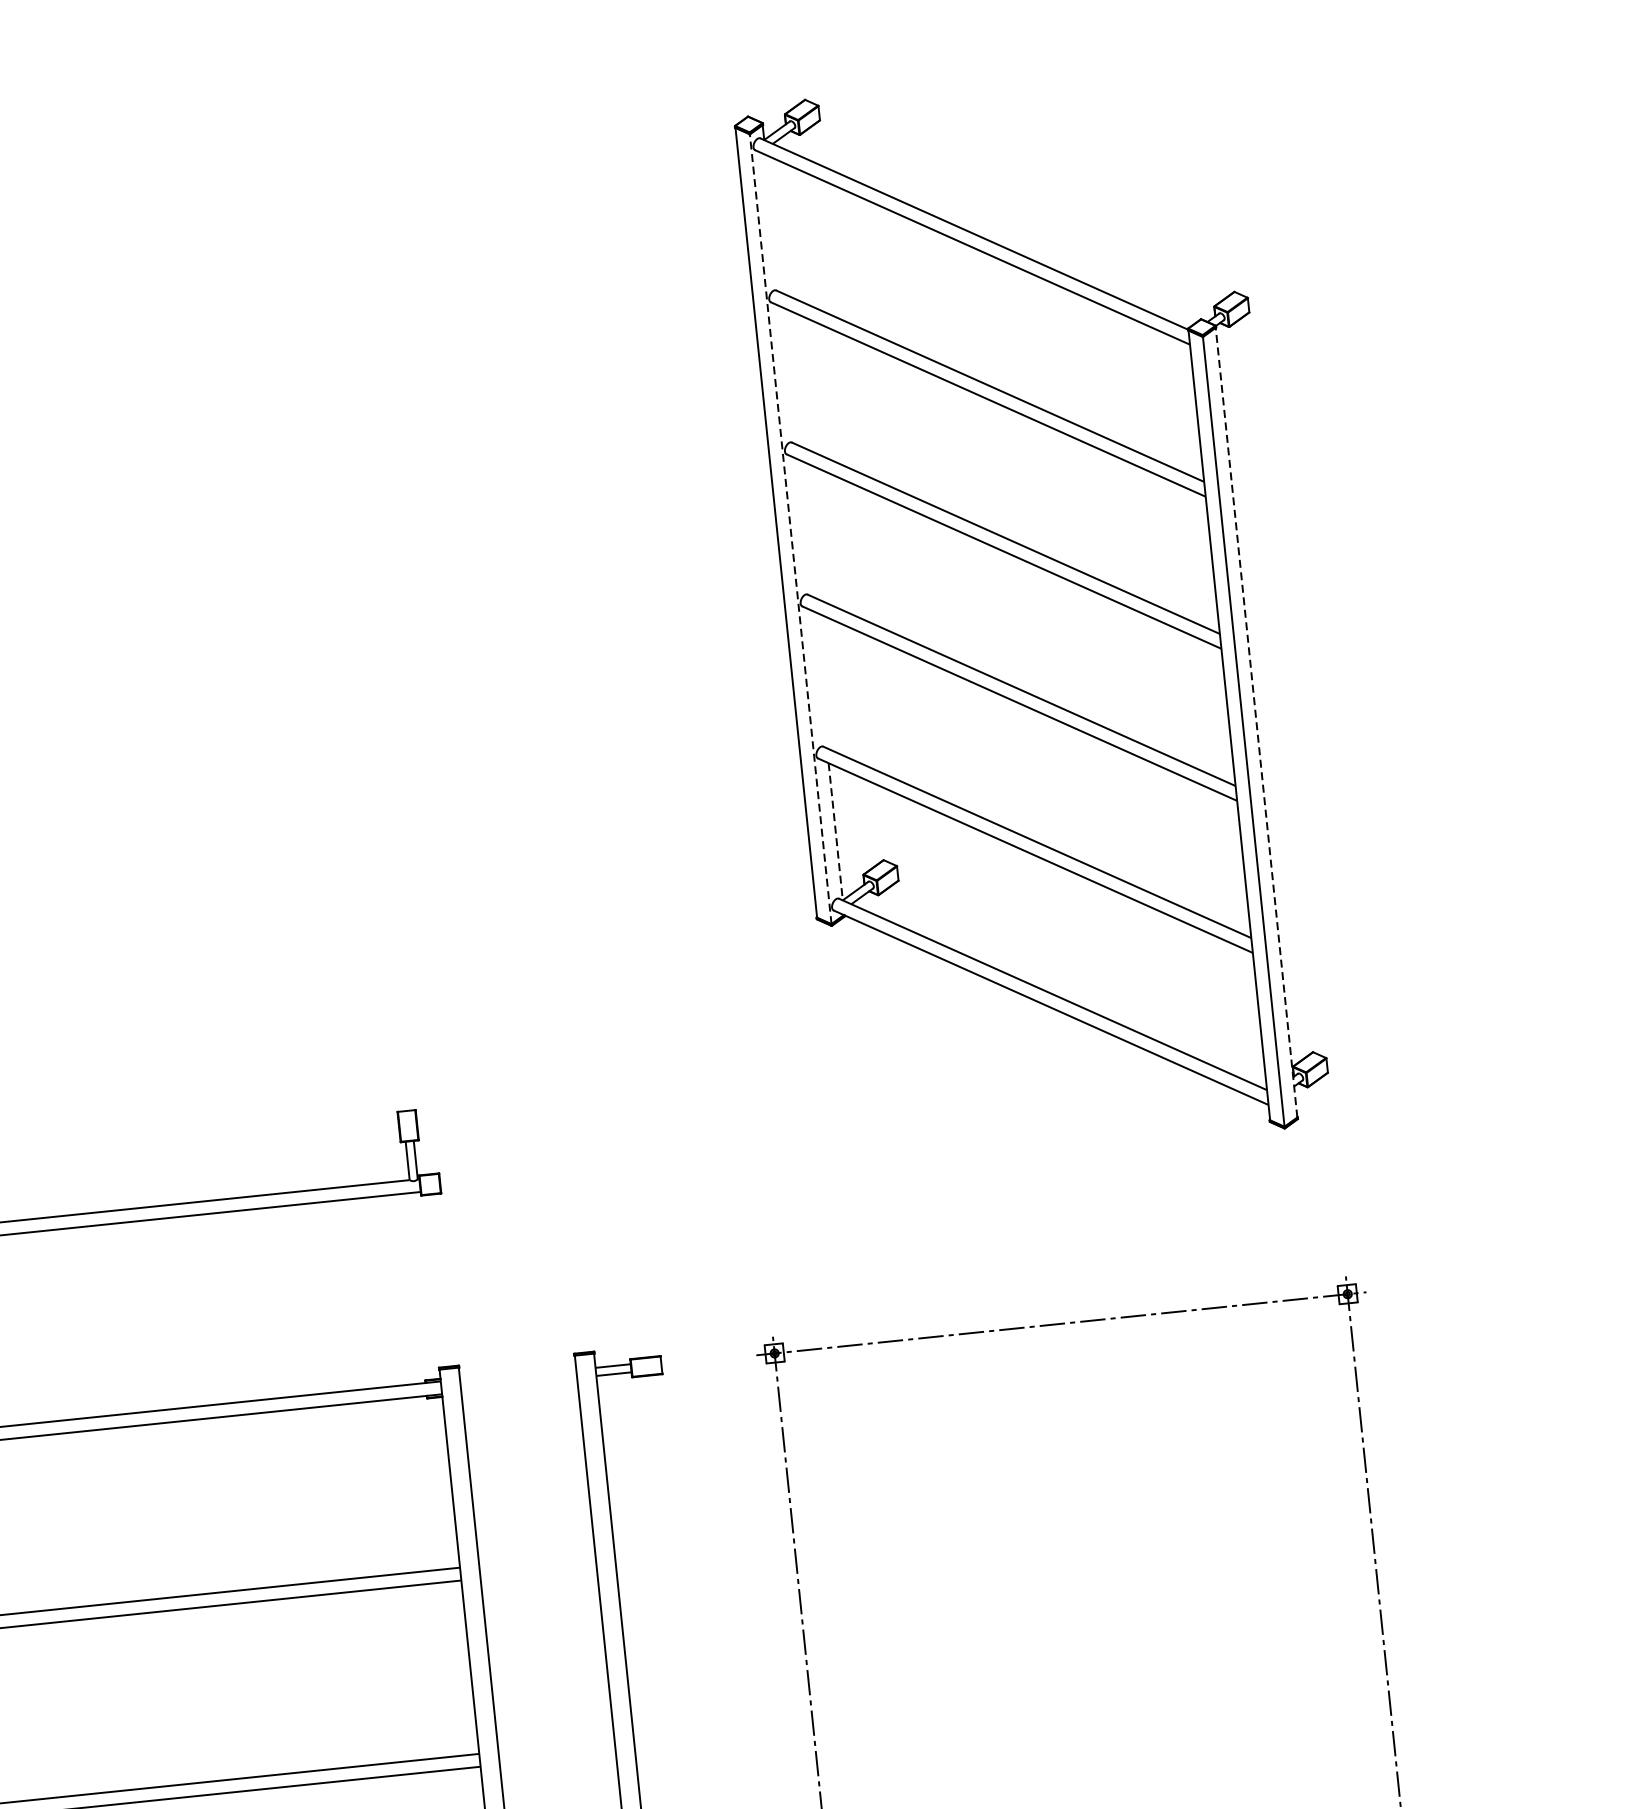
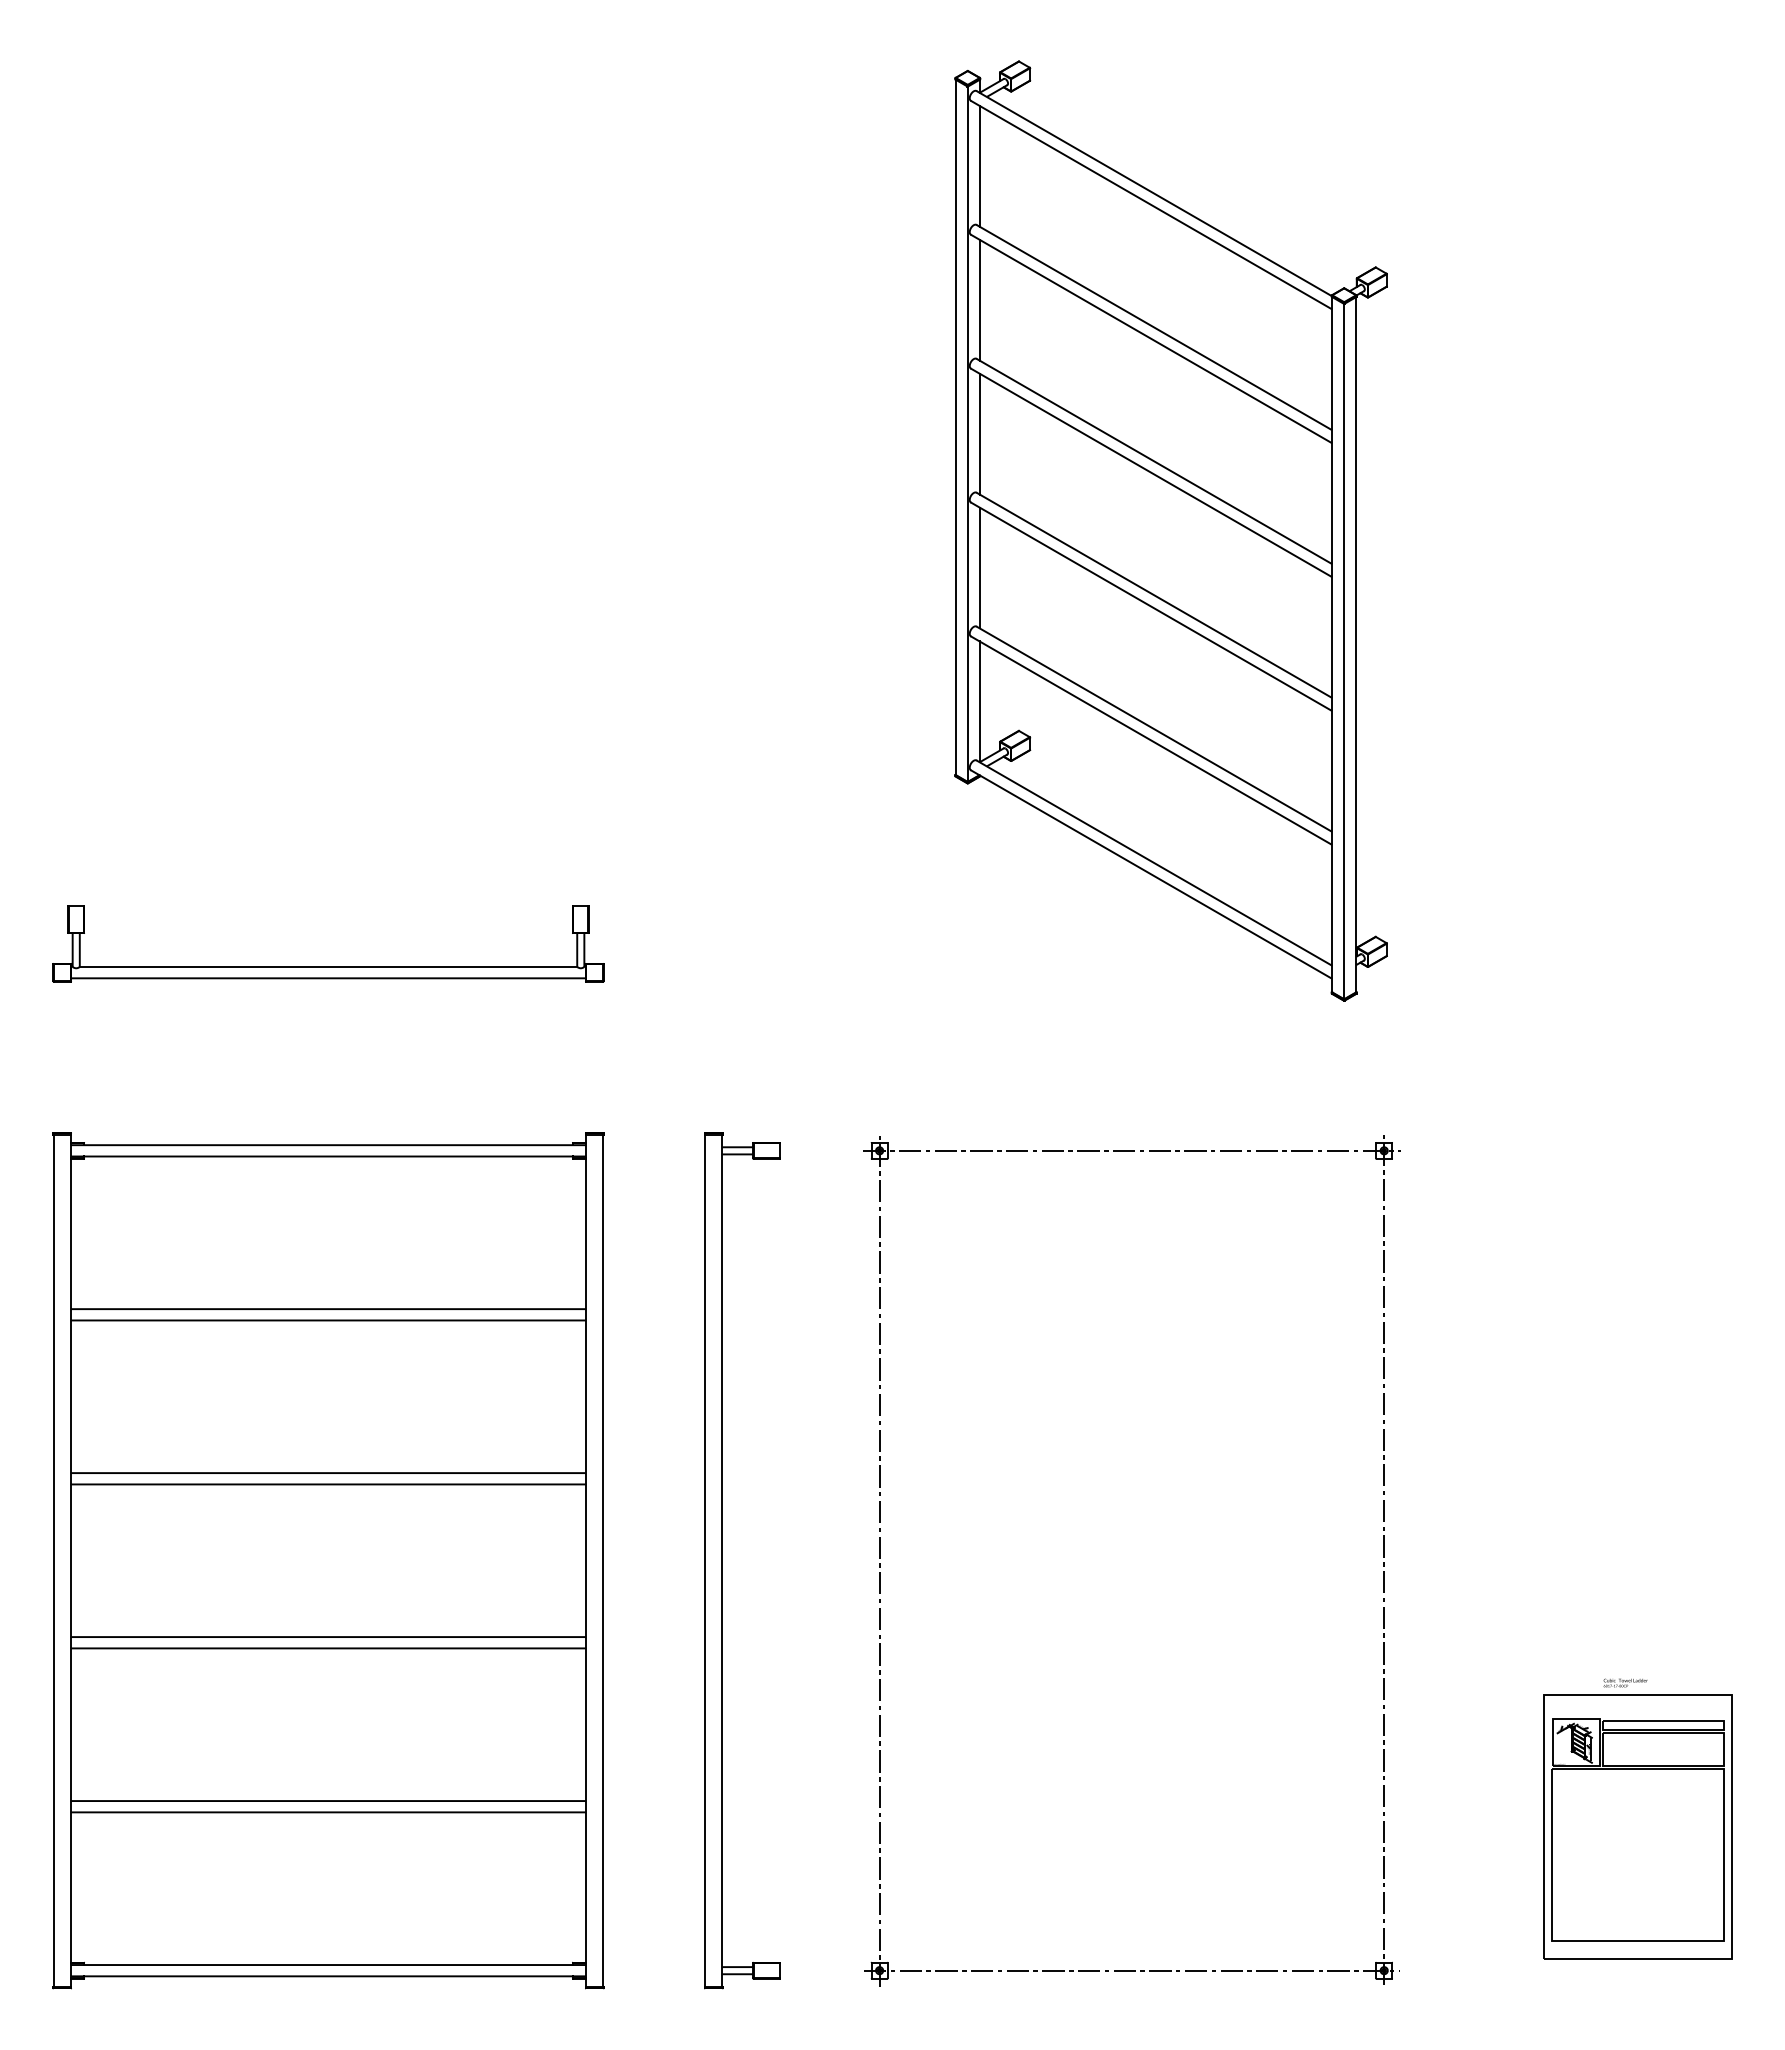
line: (772, 222) -> (979, 165), added
line: (788, 374) -> (979, 299), added
line: (803, 526) -> (979, 433), added
line: (790, 529) -> (967, 434), dashed -> solid
line: (819, 679) -> (979, 567), added
line: (1256, 722) -> (1356, 644), dashed -> solid
line: (835, 832) -> (979, 702), dashed -> solid

